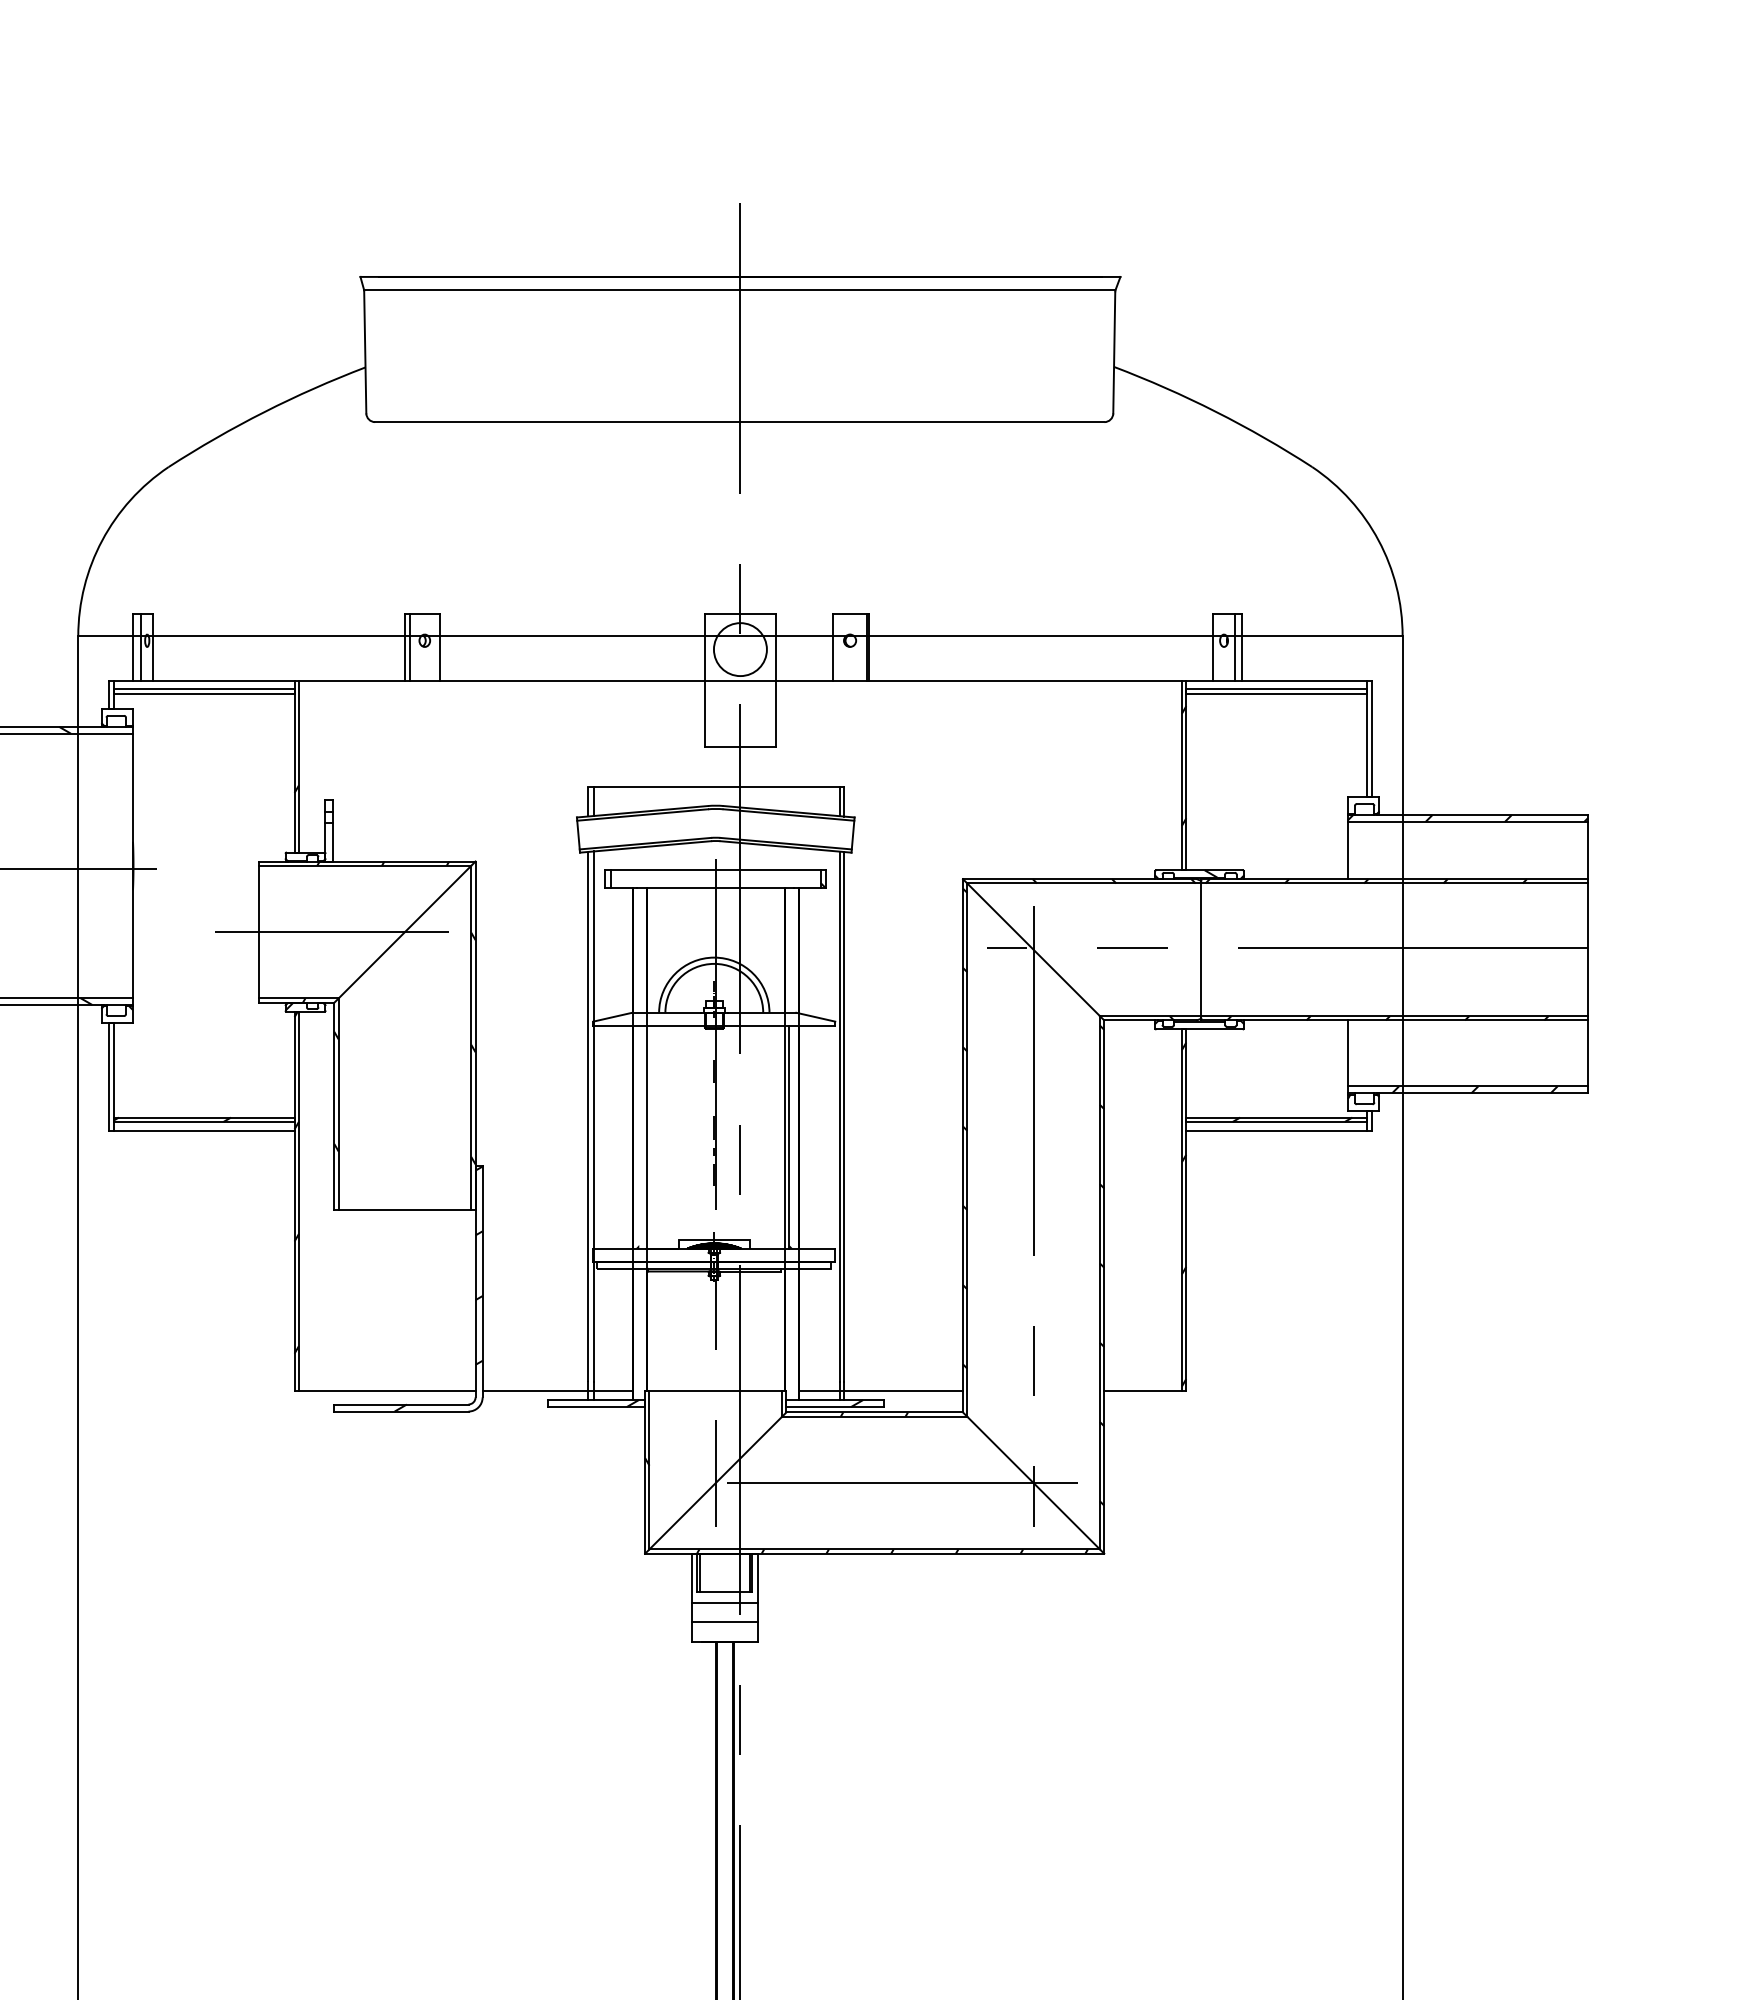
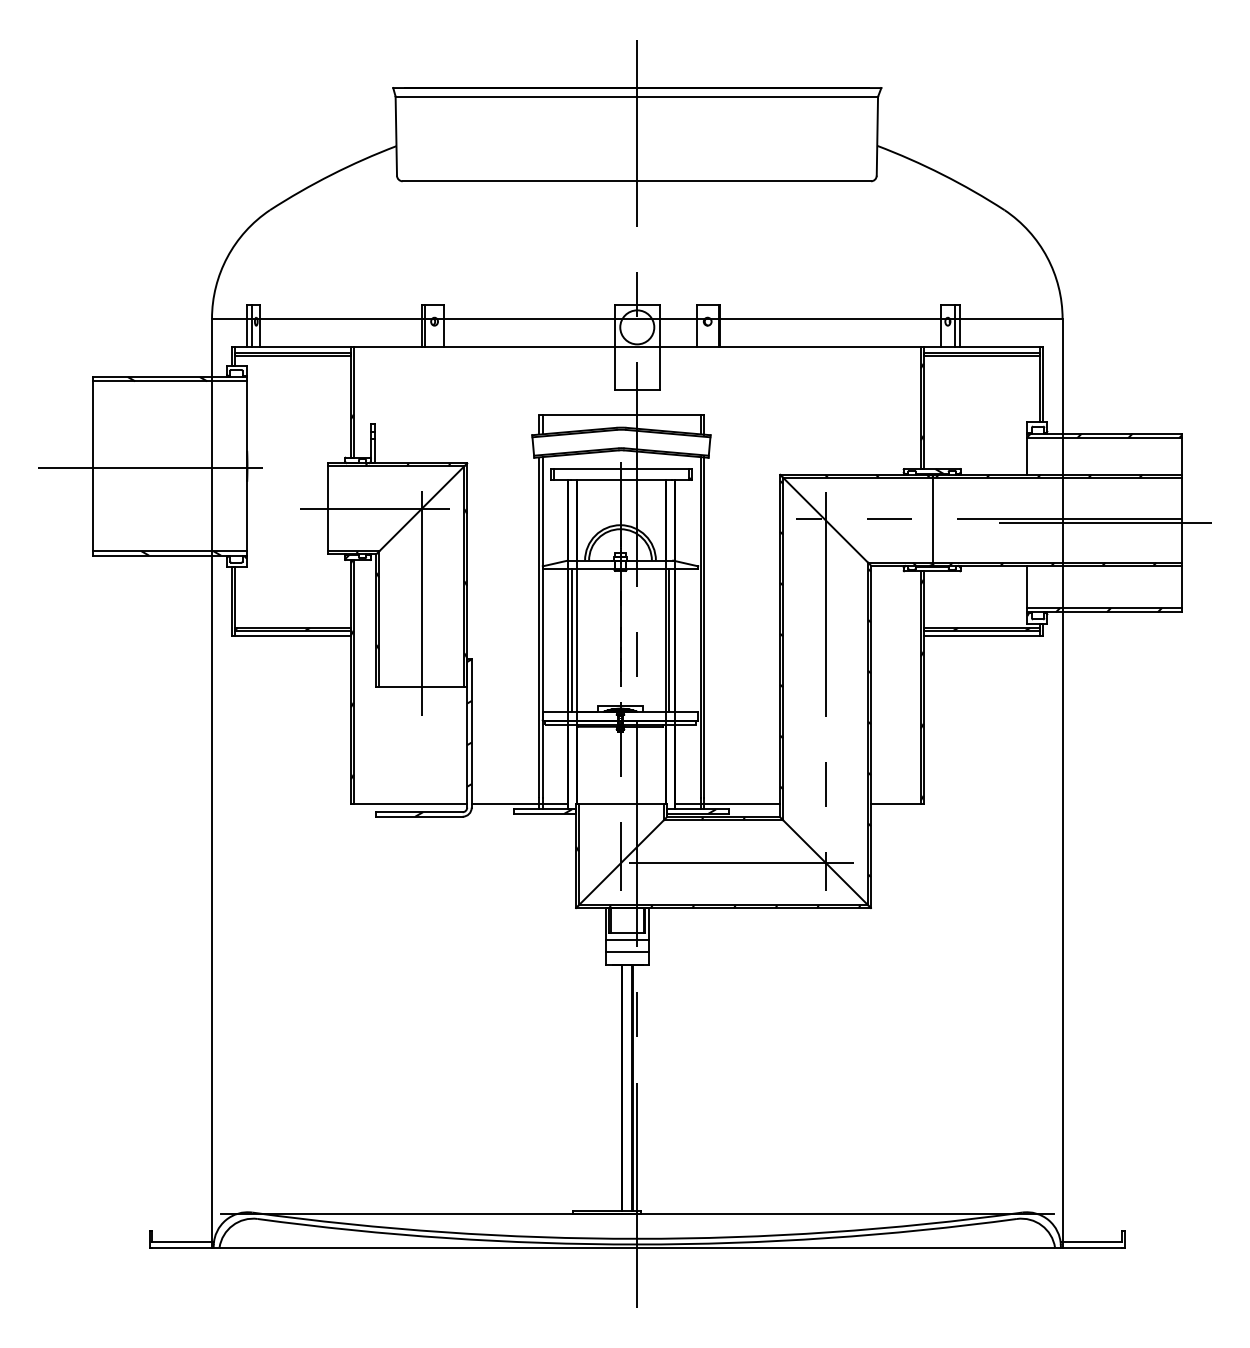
line: (1469, 954) -> (1105, 523), added
line: (404, 1070) -> (421, 597), added
line: (639, 1137) -> (572, 640), added

